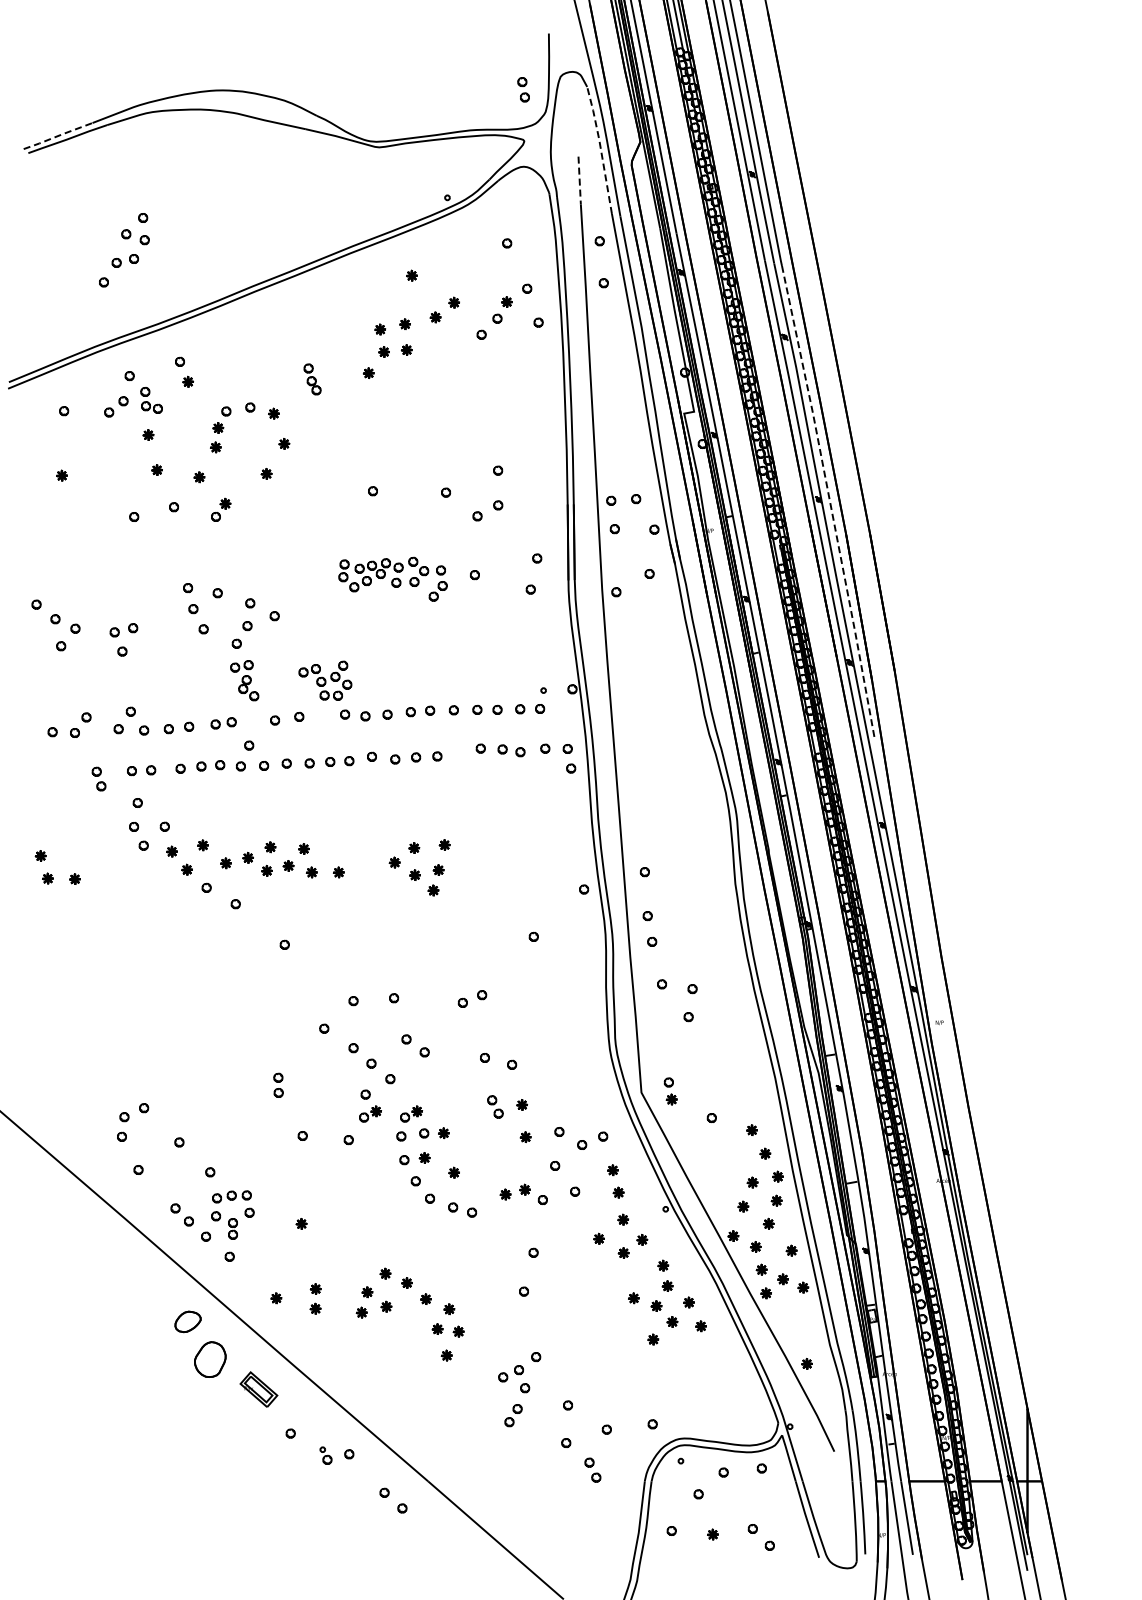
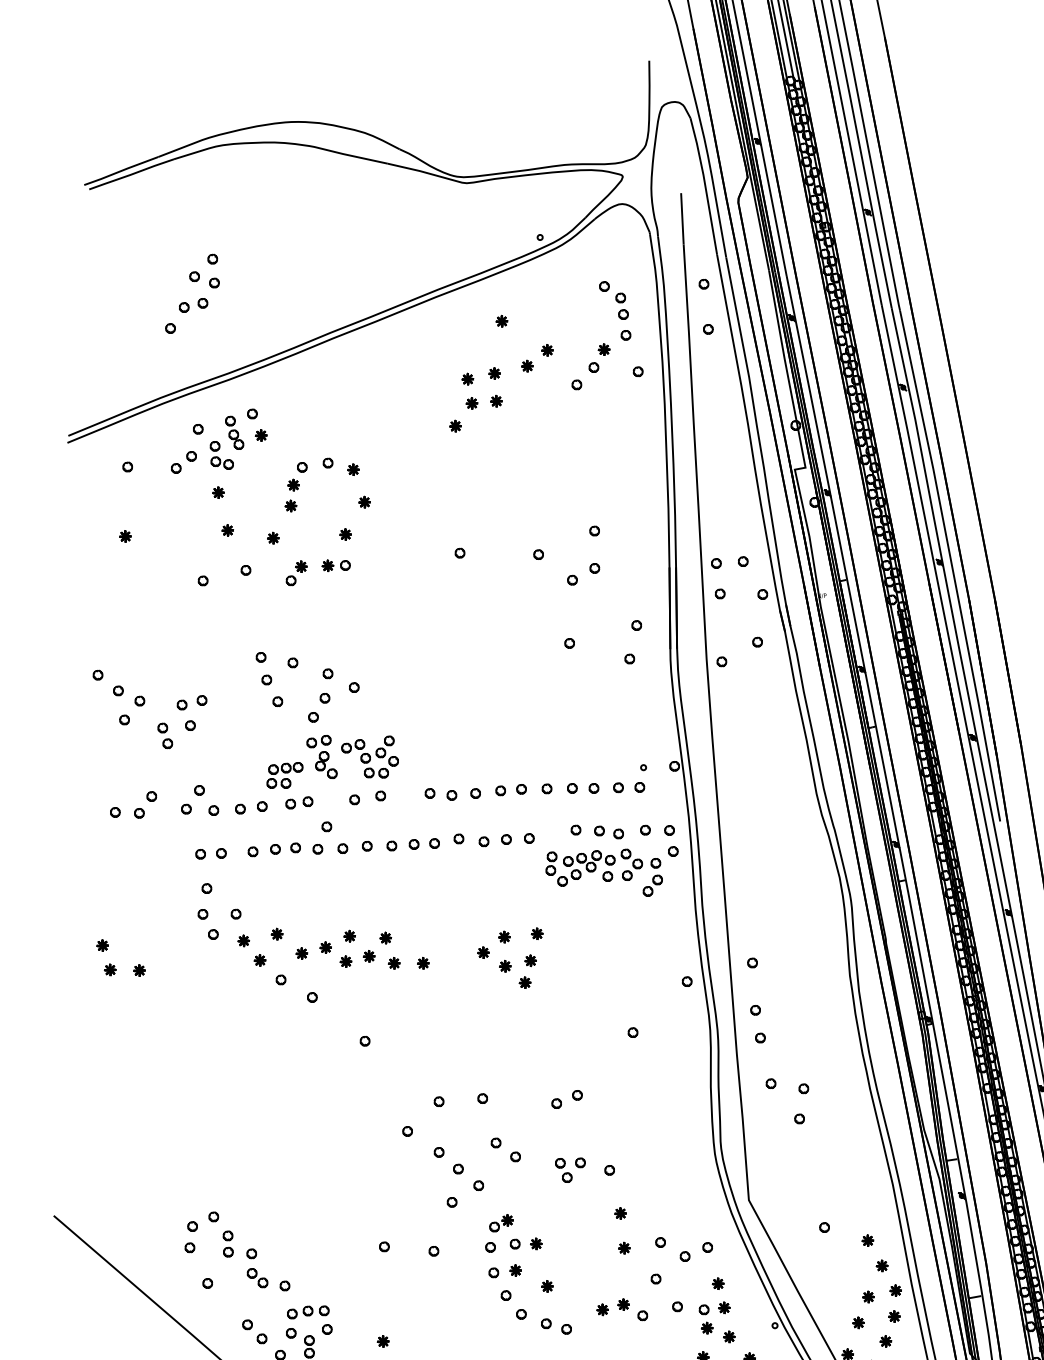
part: (523, 89) -> (621, 305), moved
line: (58, 135) -> (121, 170), dashed -> solid
line: (600, 148) -> (704, 184), dashed -> solid
line: (579, 180) -> (682, 218), dashed -> solid
part: (312, 379) -> (234, 432), moved
part: (257, 502) -> (335, 565), added
line: (830, 503) -> (952, 566), dashed -> solid
part: (392, 578) -> (603, 871), moved
part: (325, 680) -> (370, 756), moved
part: (210, 697) -> (285, 775), added
part: (98, 778) -> (164, 735), moved
part: (278, 1084) -> (228, 1243), moved
part: (670, 1091) -> (705, 1319), moved
part: (495, 1106) -> (563, 1169), moved
part: (370, 1113) -> (457, 1222), removed
part: (184, 1164) -> (257, 1277), added

